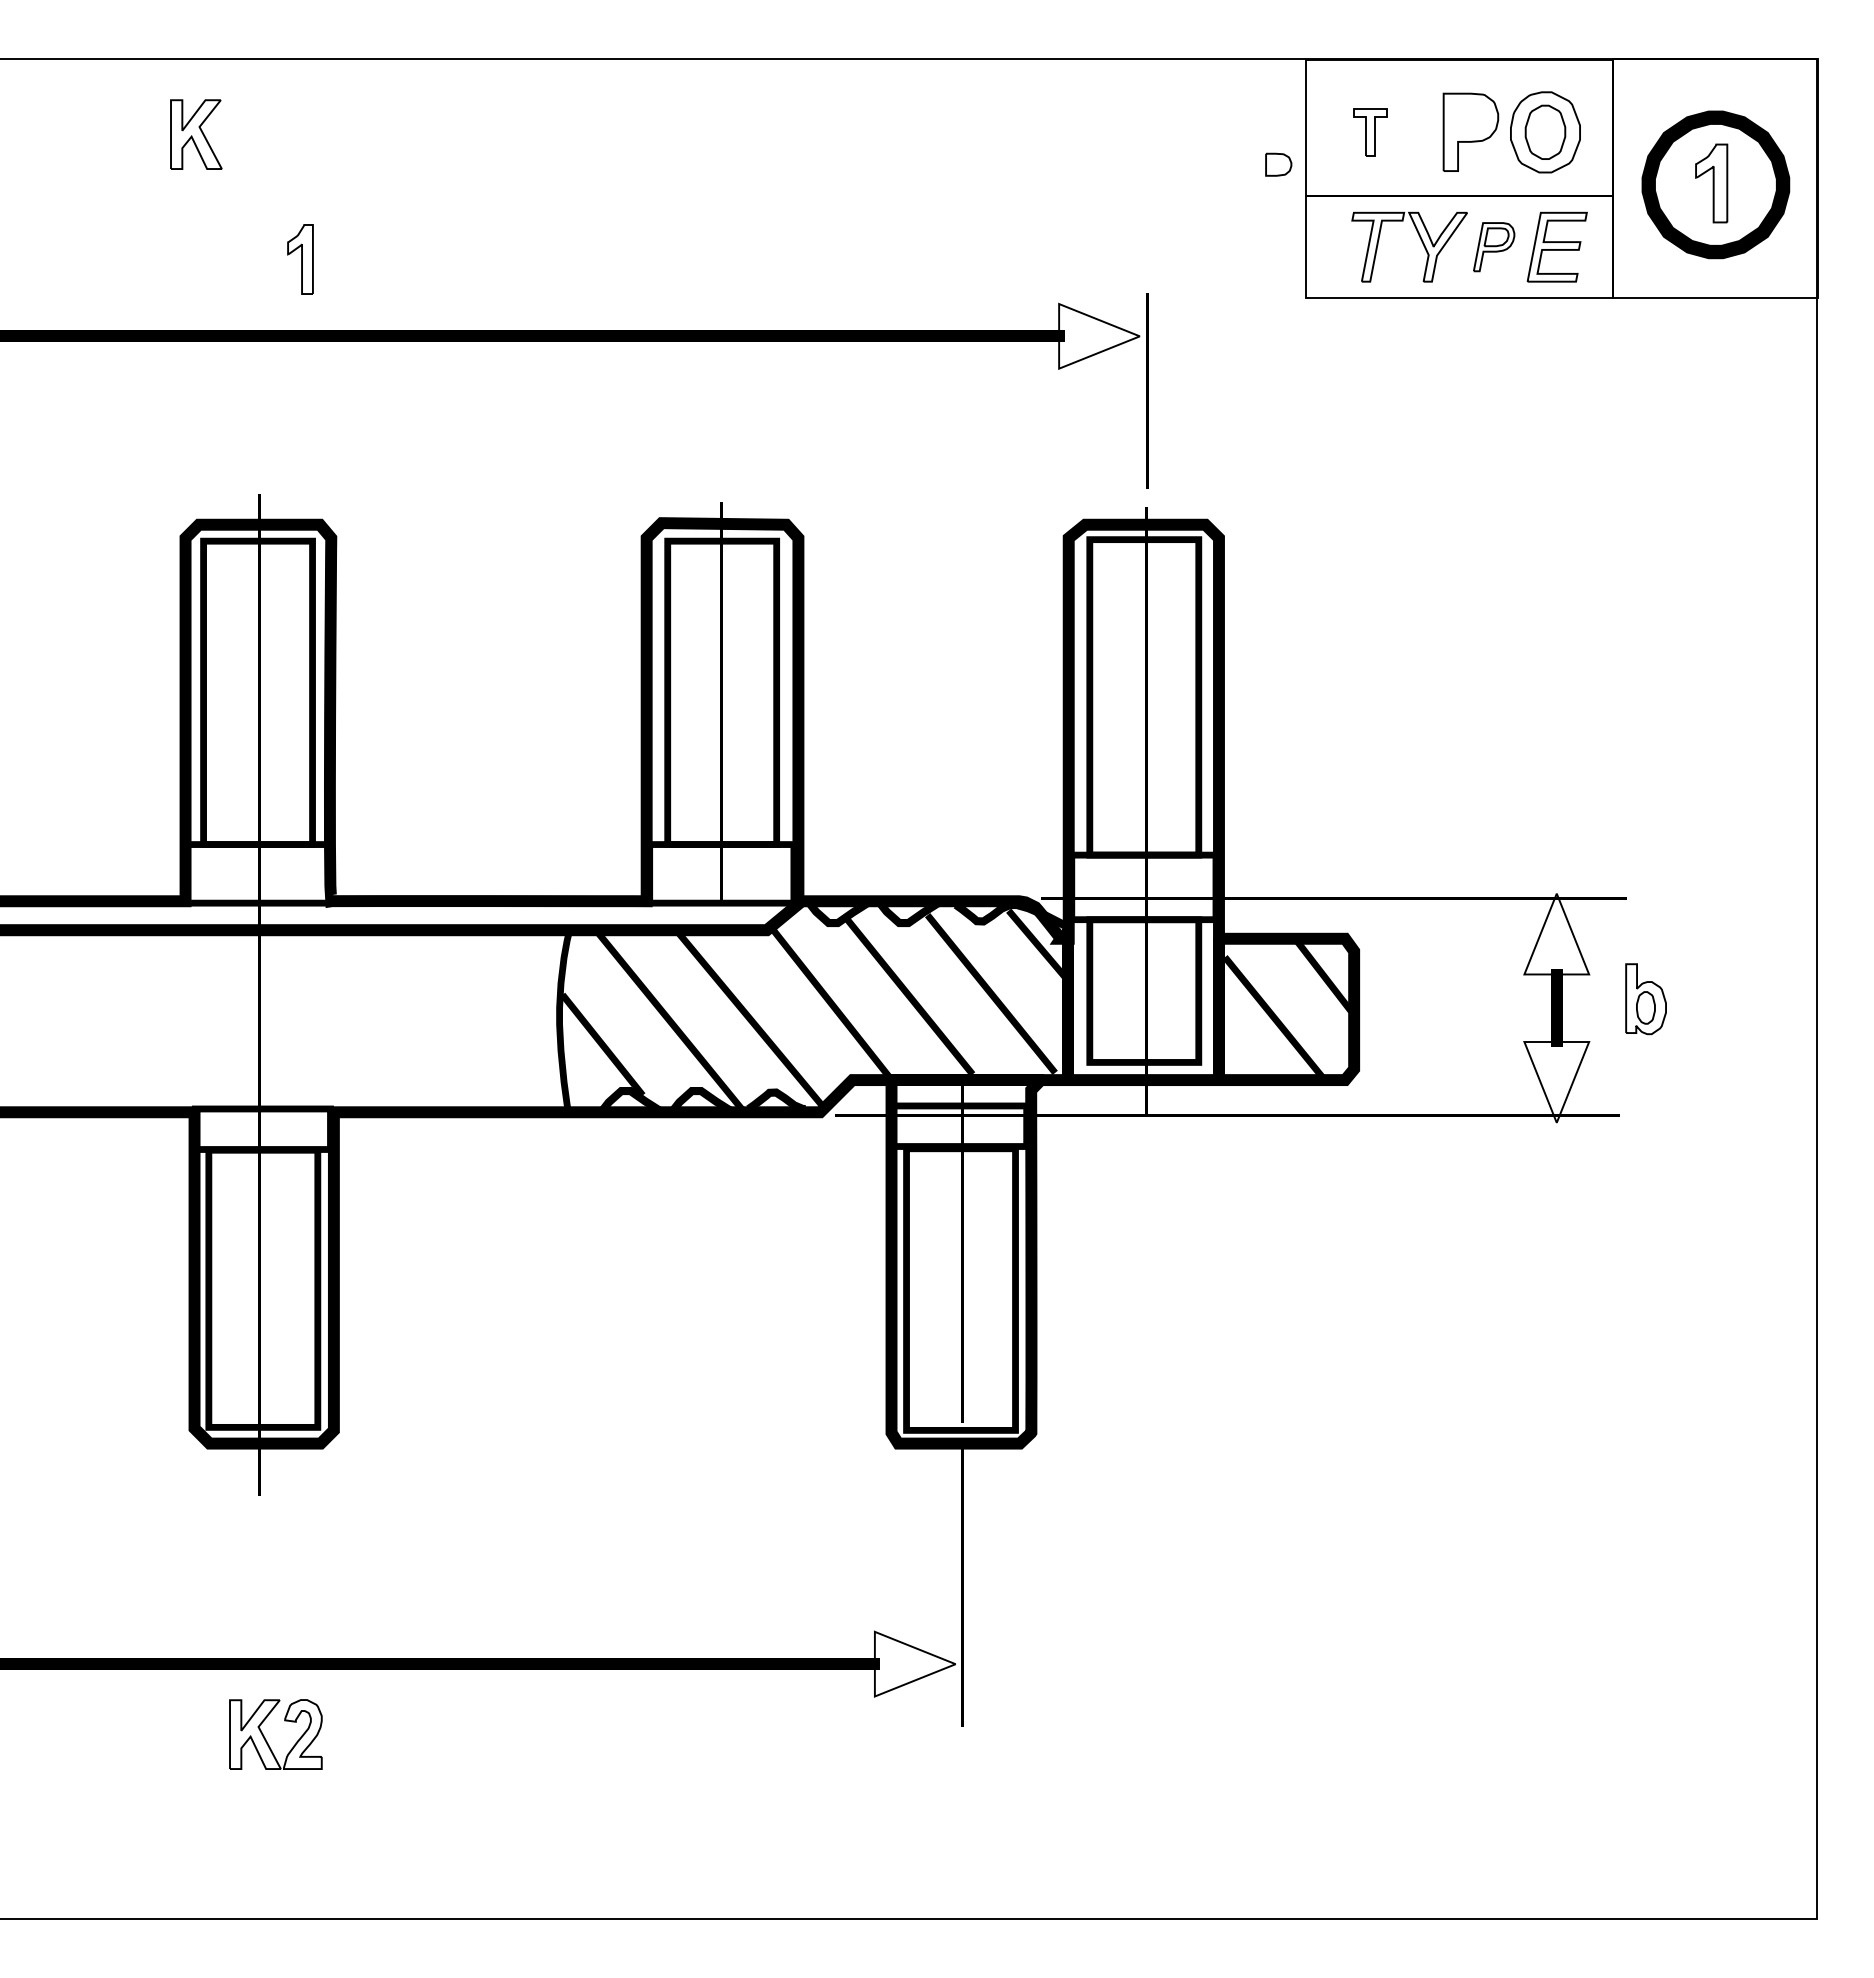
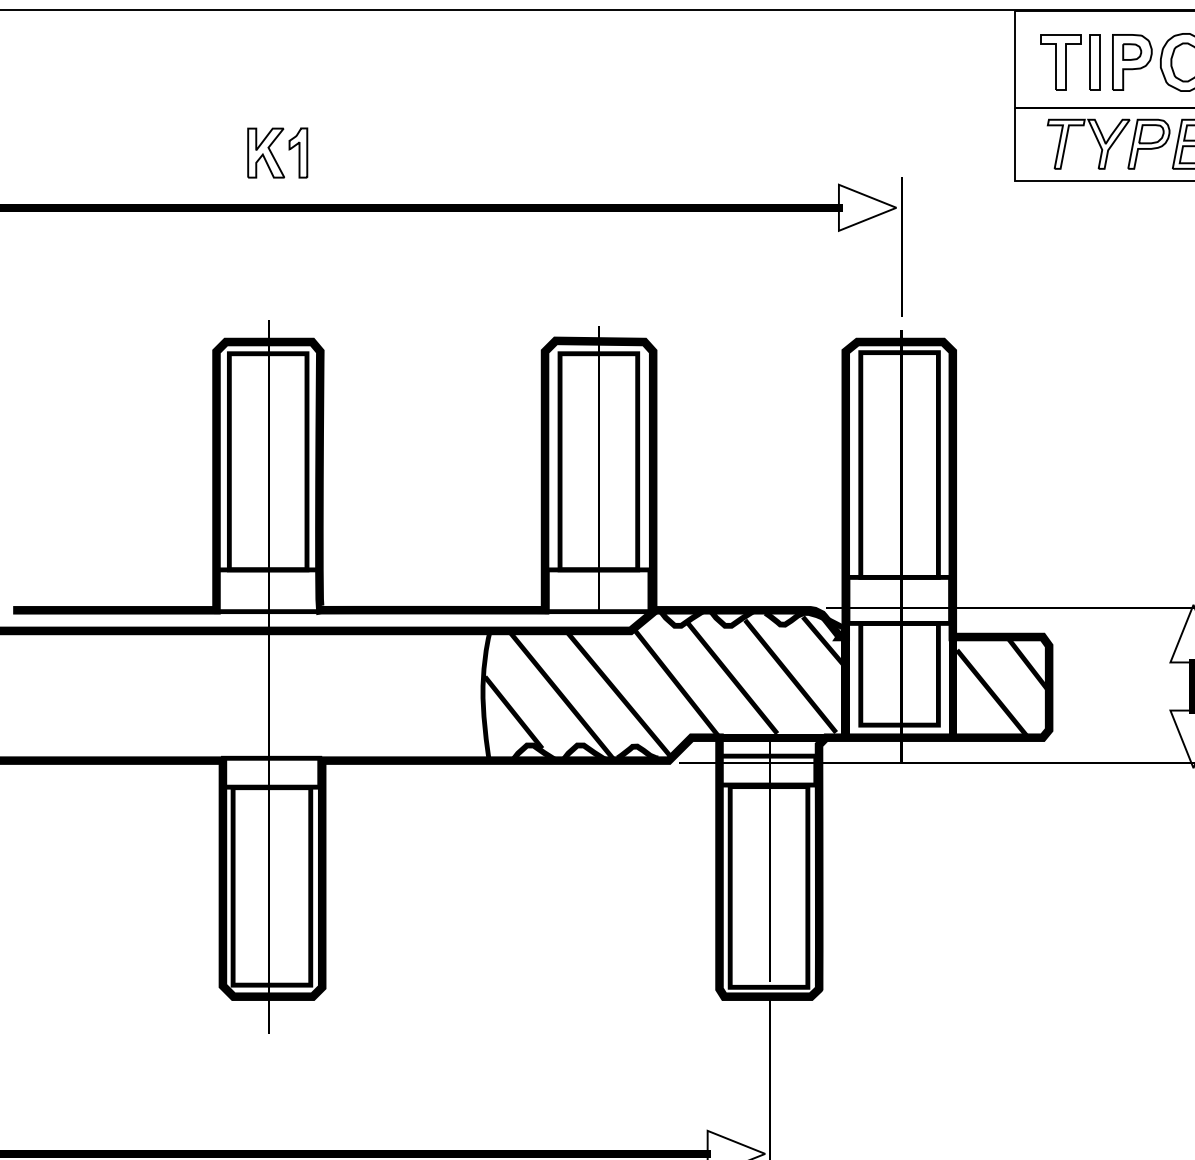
part: (1370, 132) -> (1060, 62), size x1.67
part: (1418, 132) -> (1094, 62), added
part: (196, 134) -> (266, 153), moved
part: (1278, 164) -> (1132, 51), moved
part: (1493, 246) -> (1148, 143), size x1.43

